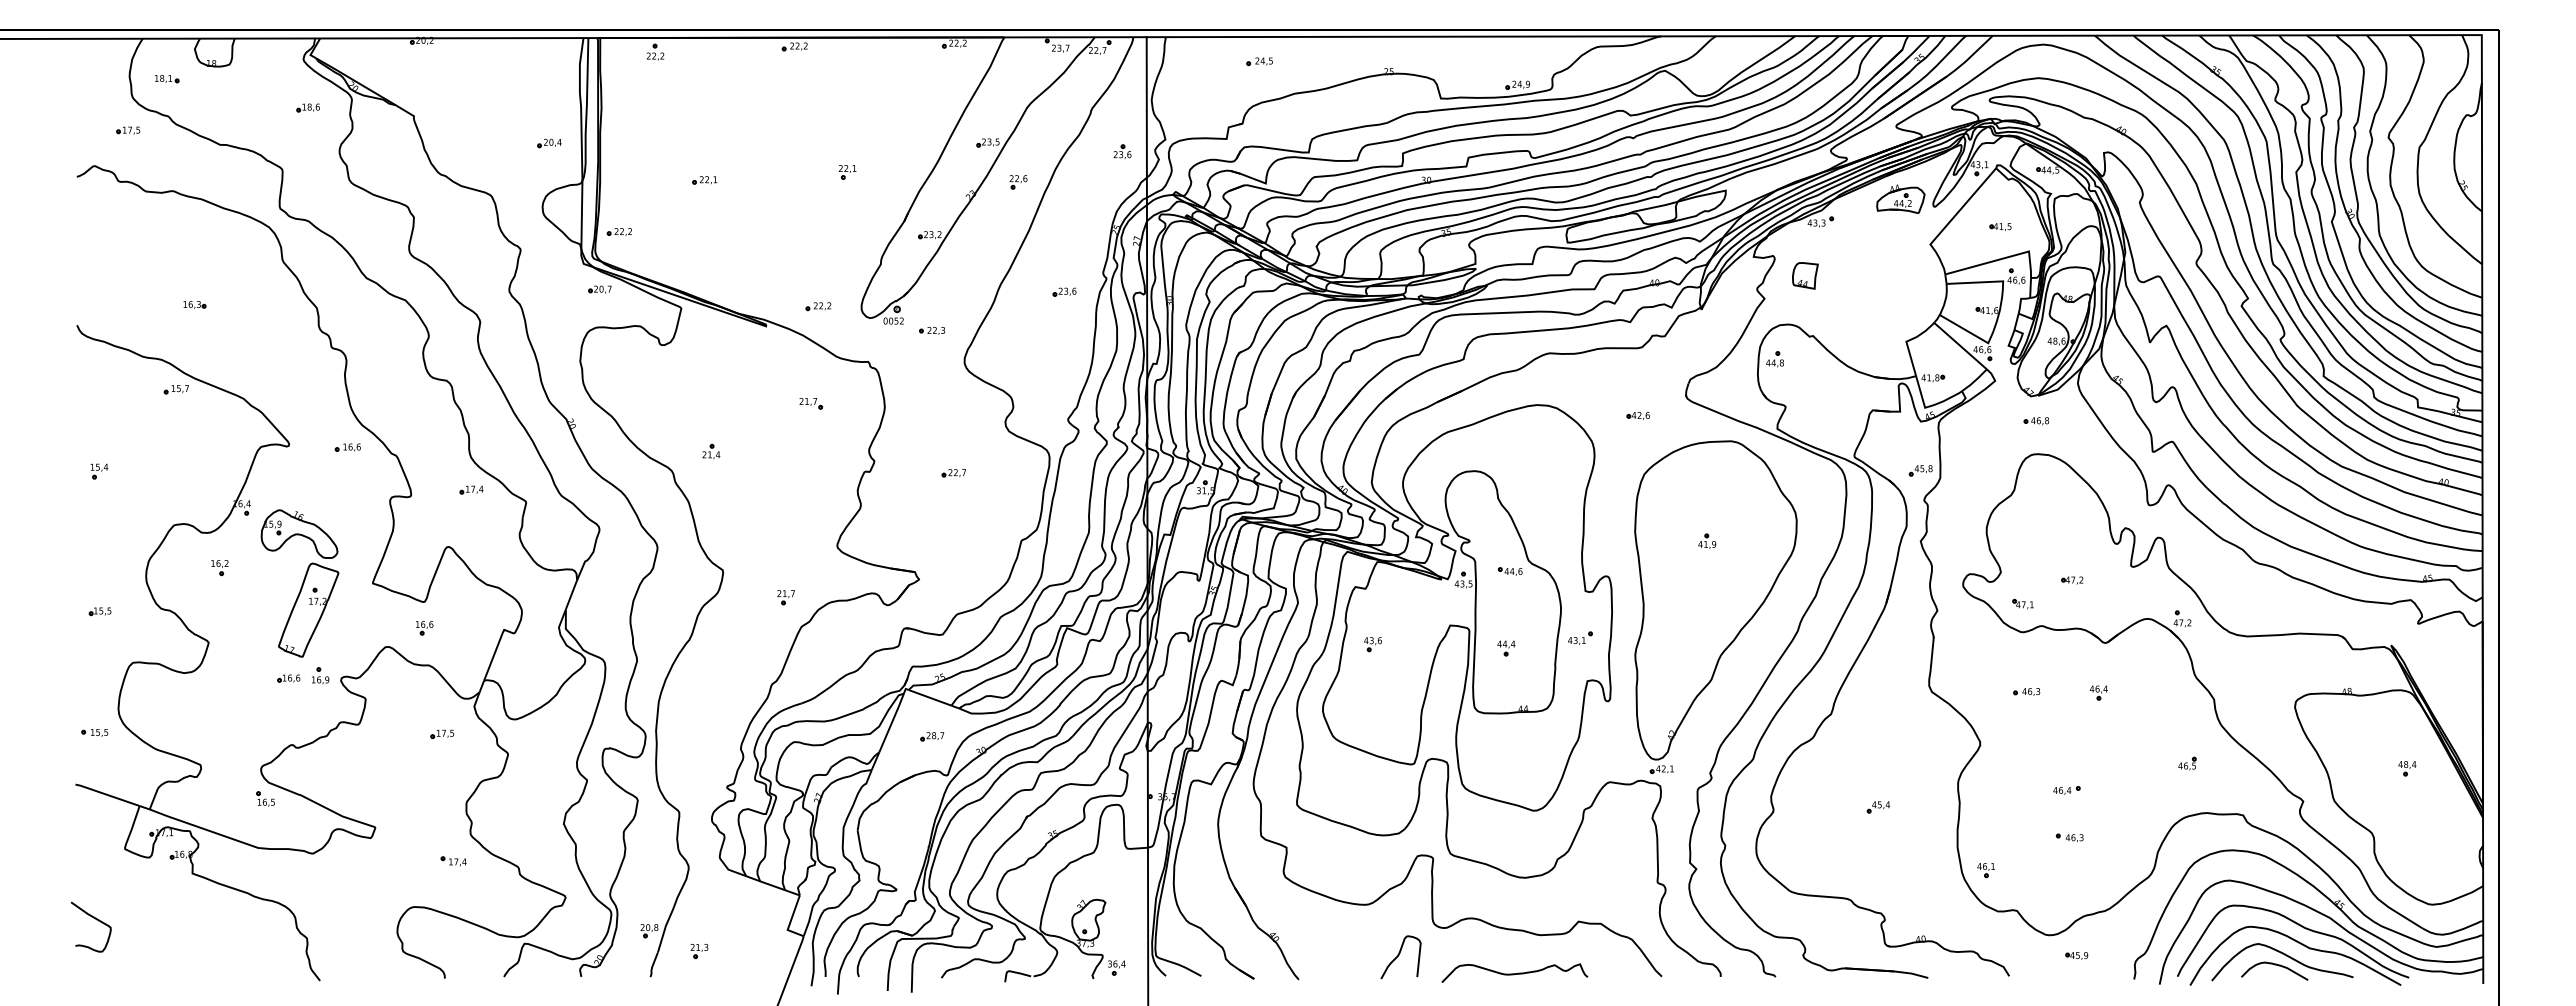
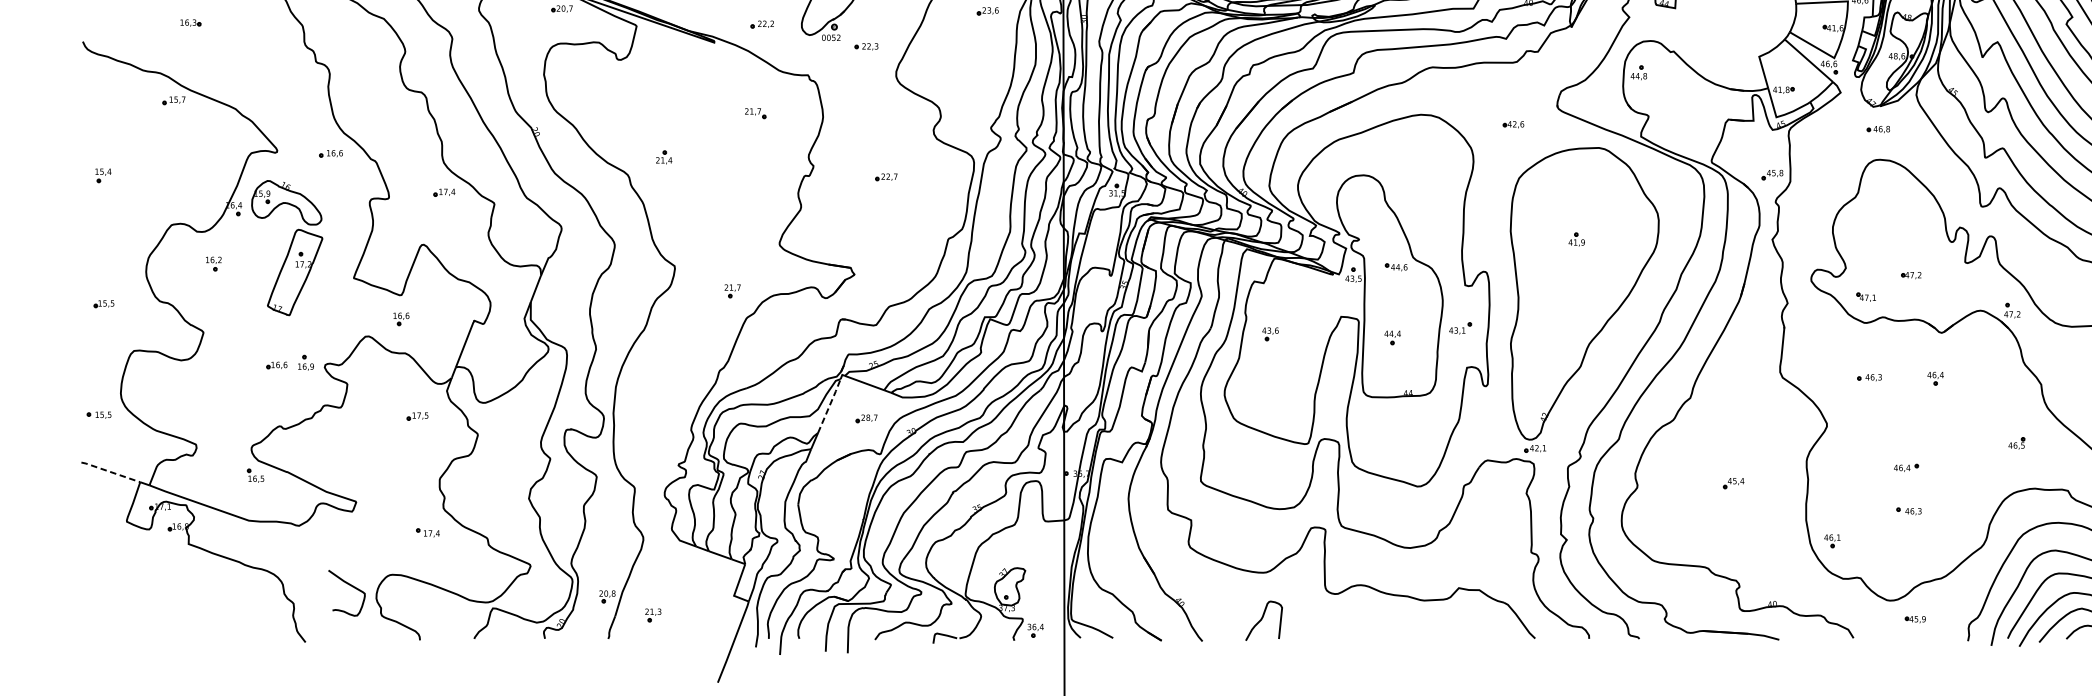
part: (299, 583) -> (286, 248), moved
line: (892, 722) -> (830, 405), solid -> dashed
line: (106, 794) -> (109, 471), solid -> dashed
curve: (96, 920) -> (351, 587), moved
curve: (1399, 955) -> (1262, 619), moved
curve: (1514, 973) -> (1400, 635), removed

